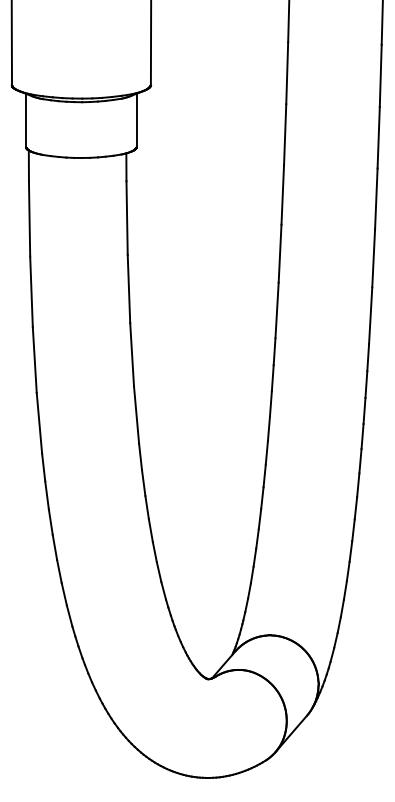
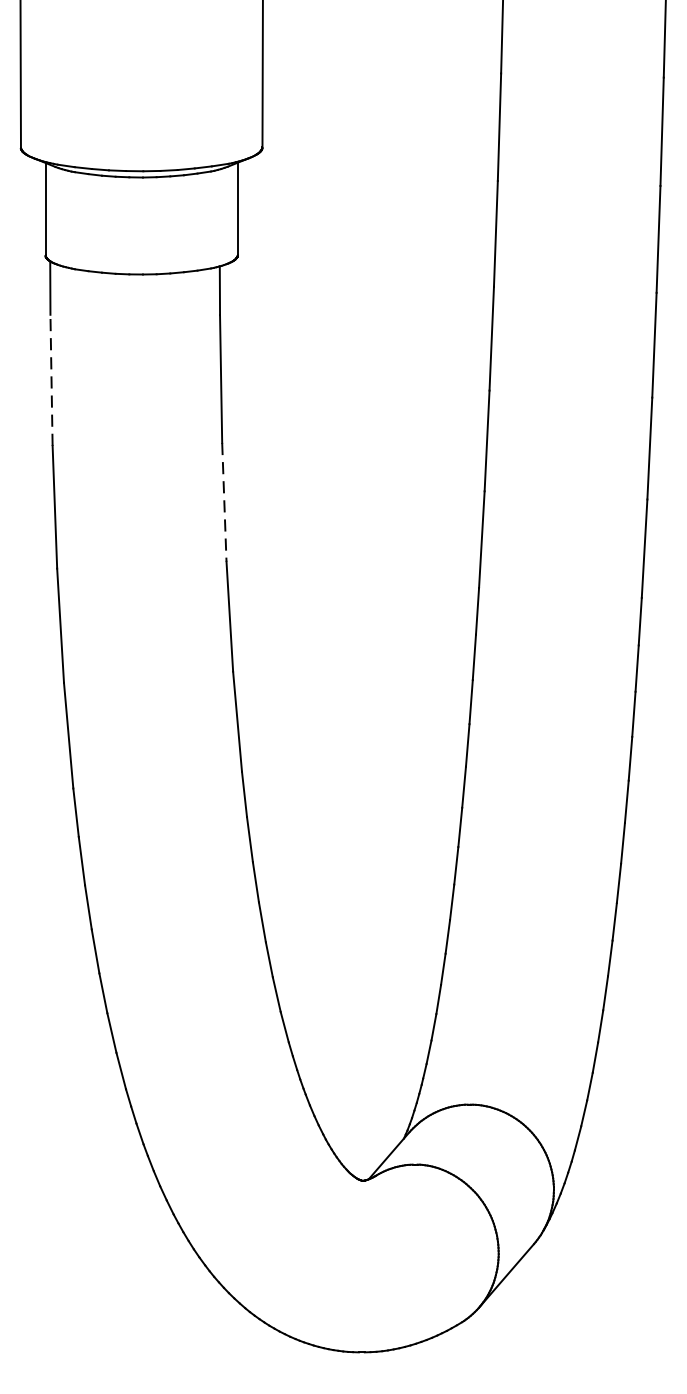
line: (29, 218) -> (51, 379), solid -> dashed
line: (128, 289) -> (223, 503), solid -> dashed

